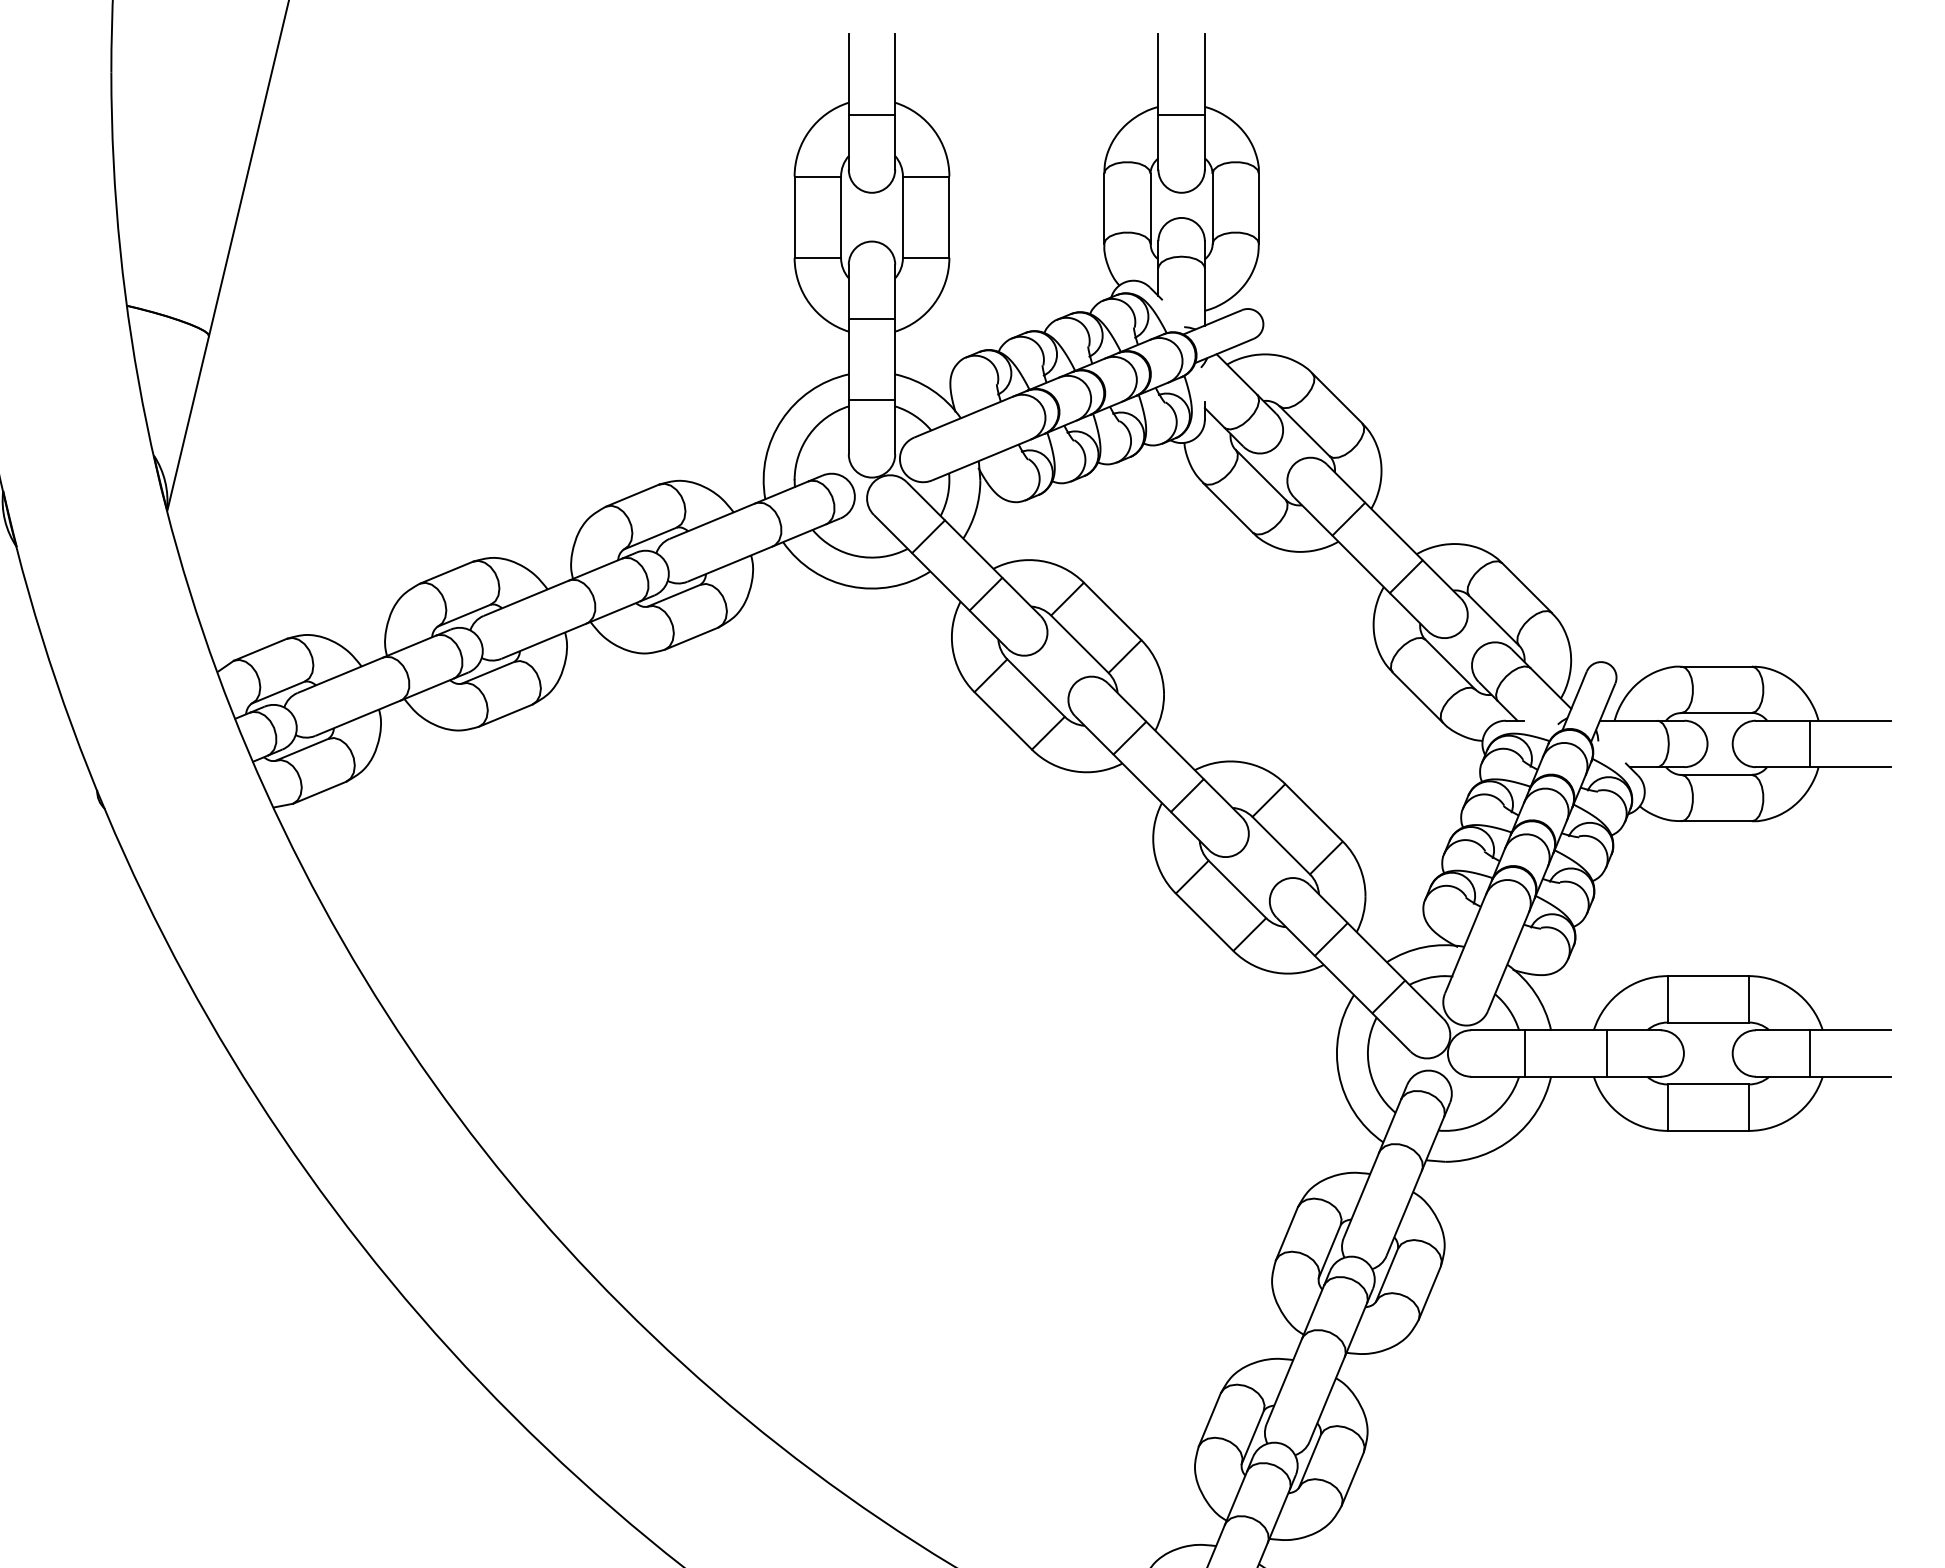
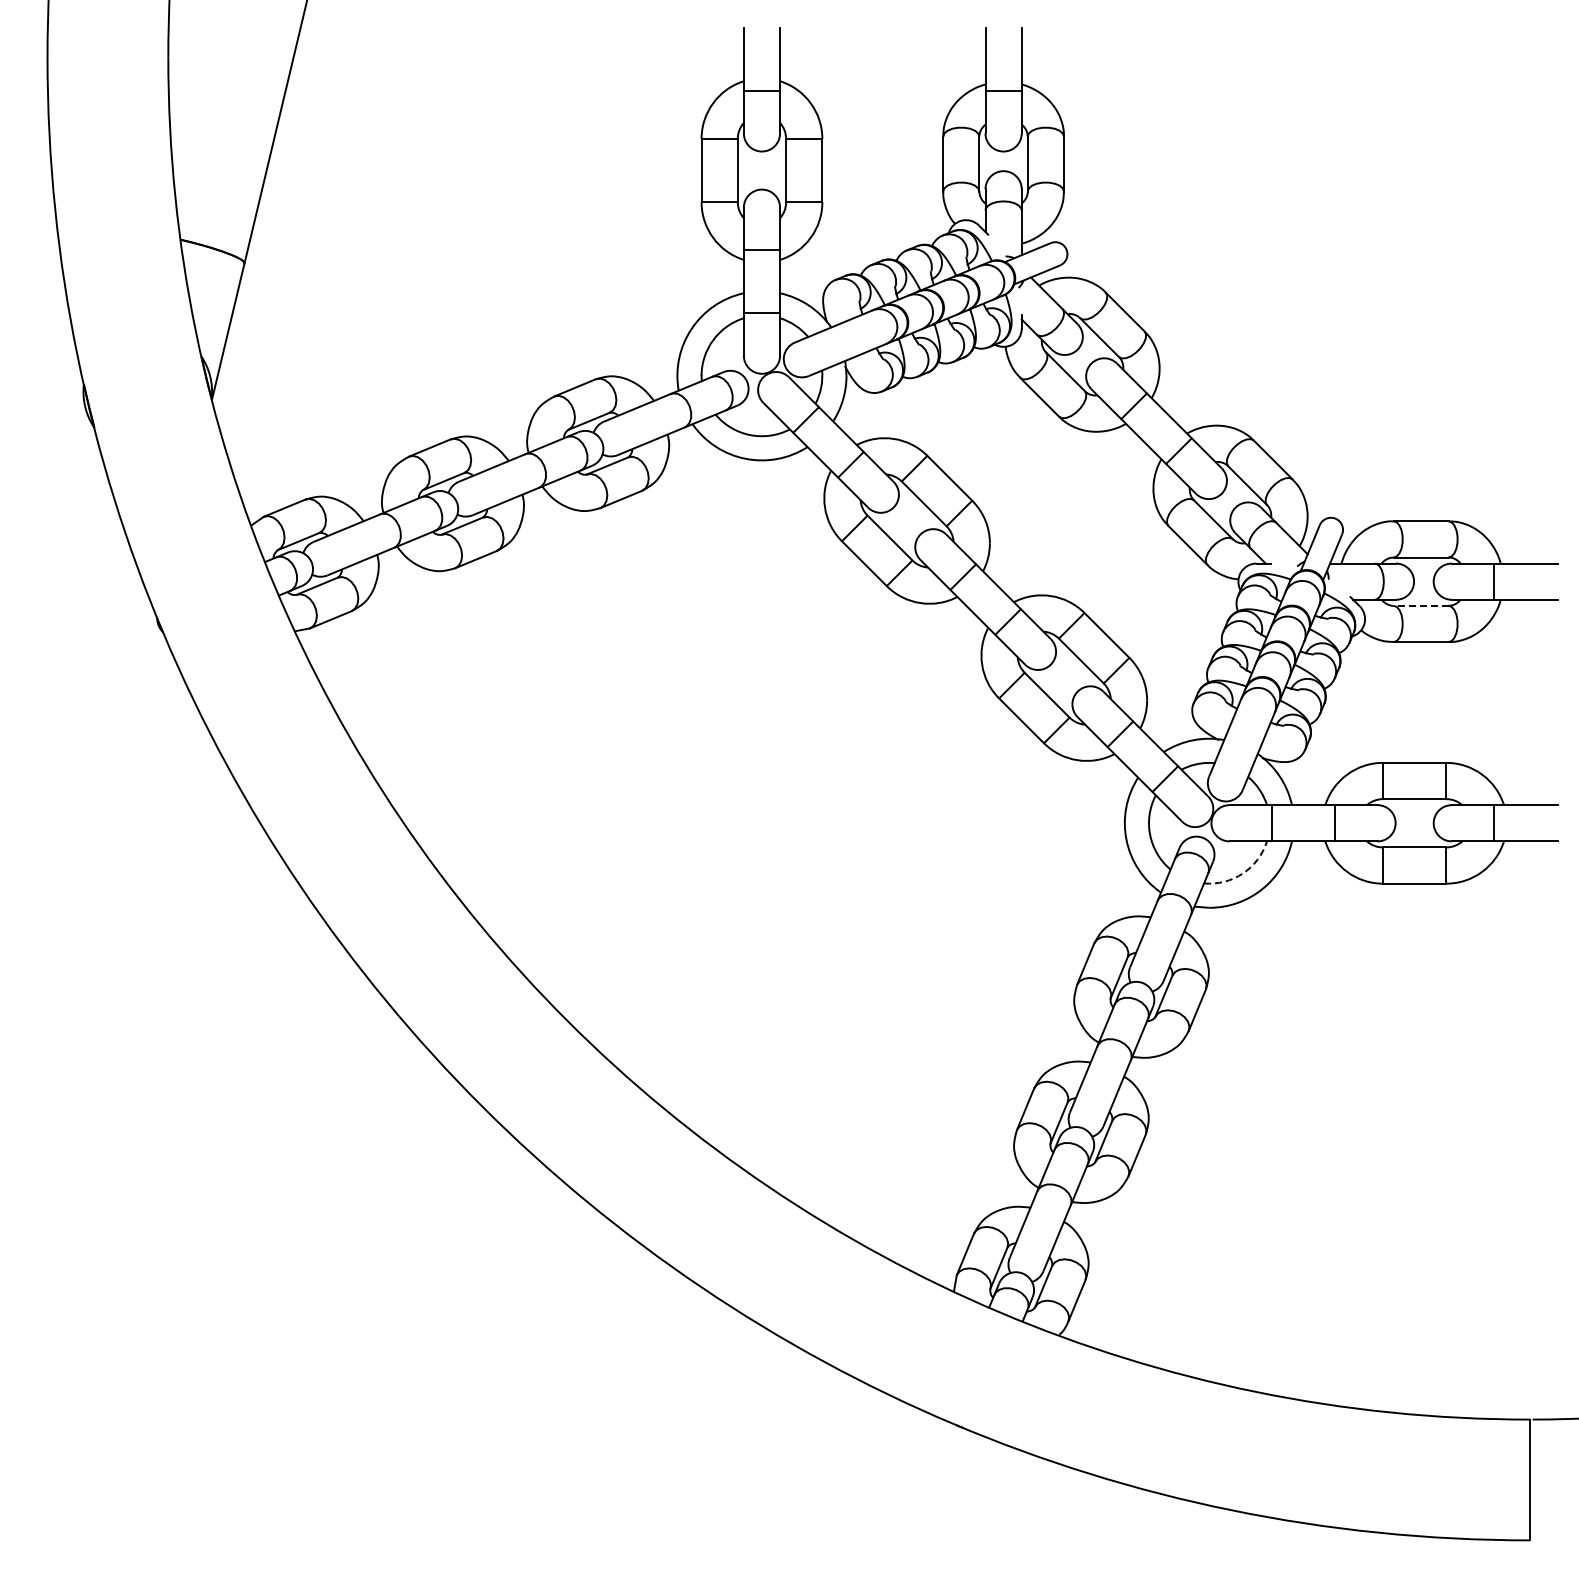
line: (1715, 774) -> (1420, 605), solid -> dashed
arc: (1487, 1117) -> (1242, 873), solid -> dashed

